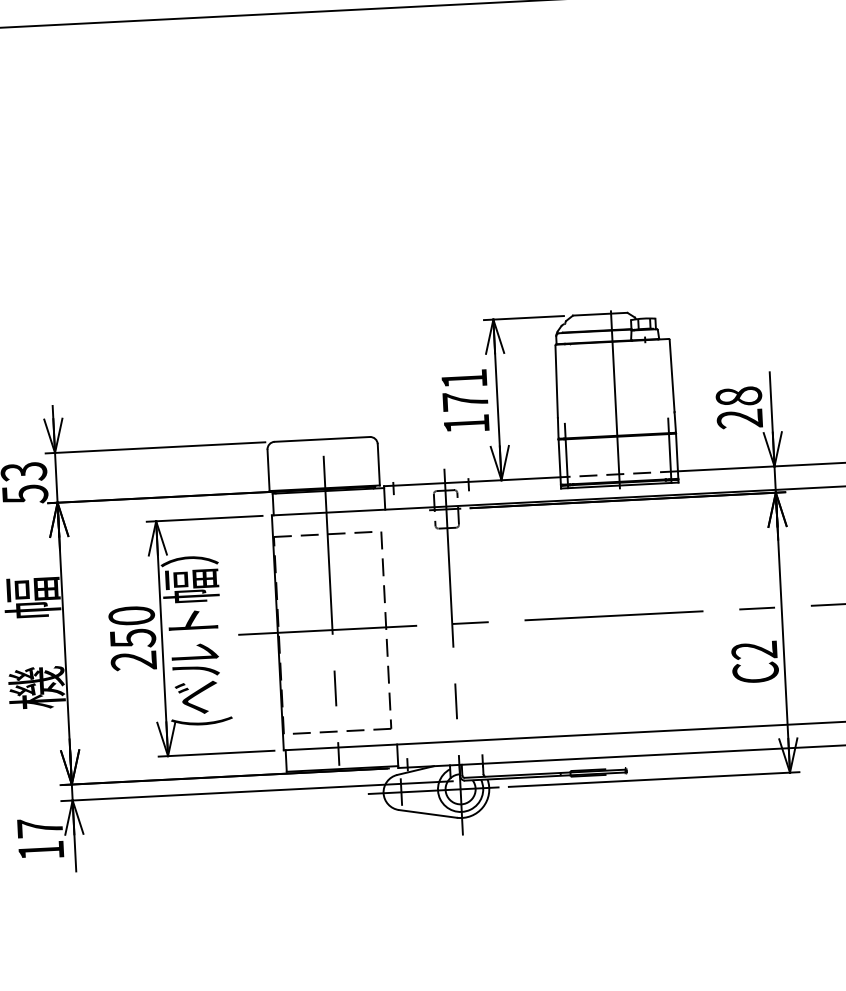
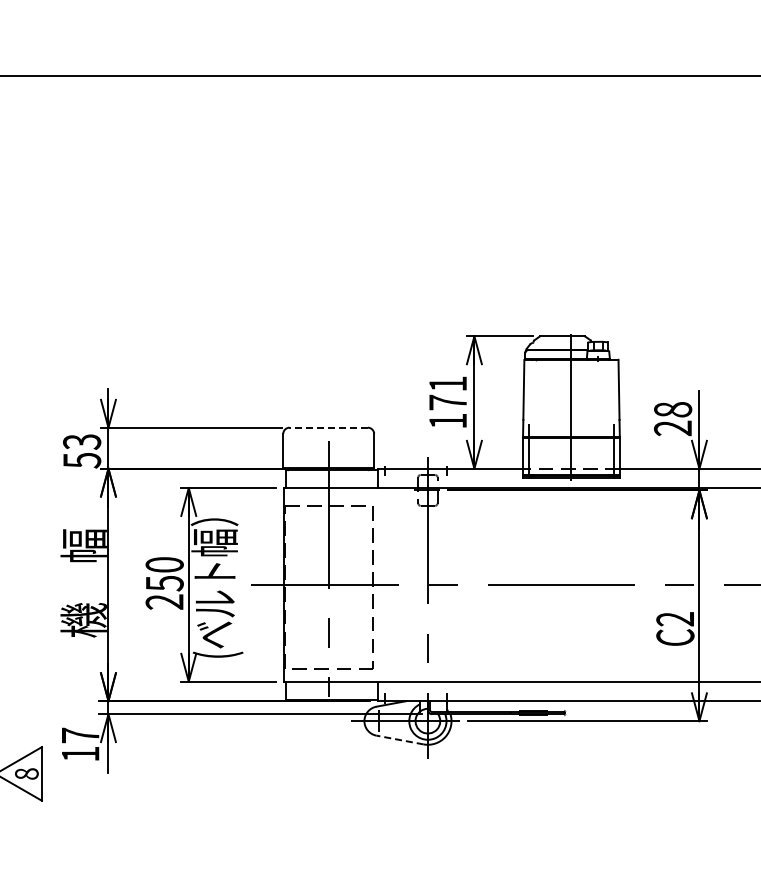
line: (321, 439) -> (328, 427), solid -> dashed
line: (428, 814) -> (400, 740), solid -> dashed

